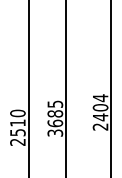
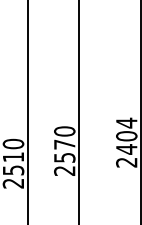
text: (55, 118) -> (64, 150), 3685 -> 2570

